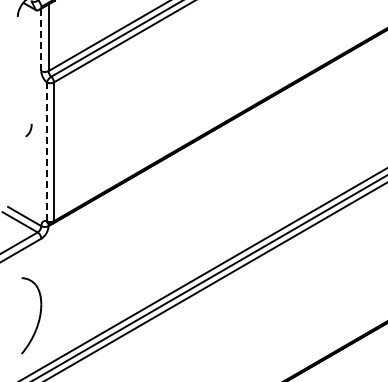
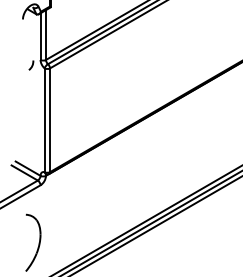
line: (41, 39) -> (40, 36), dashed -> solid
arc: (29, 130) -> (31, 65), moved
line: (46, 151) -> (44, 120), dashed -> solid

